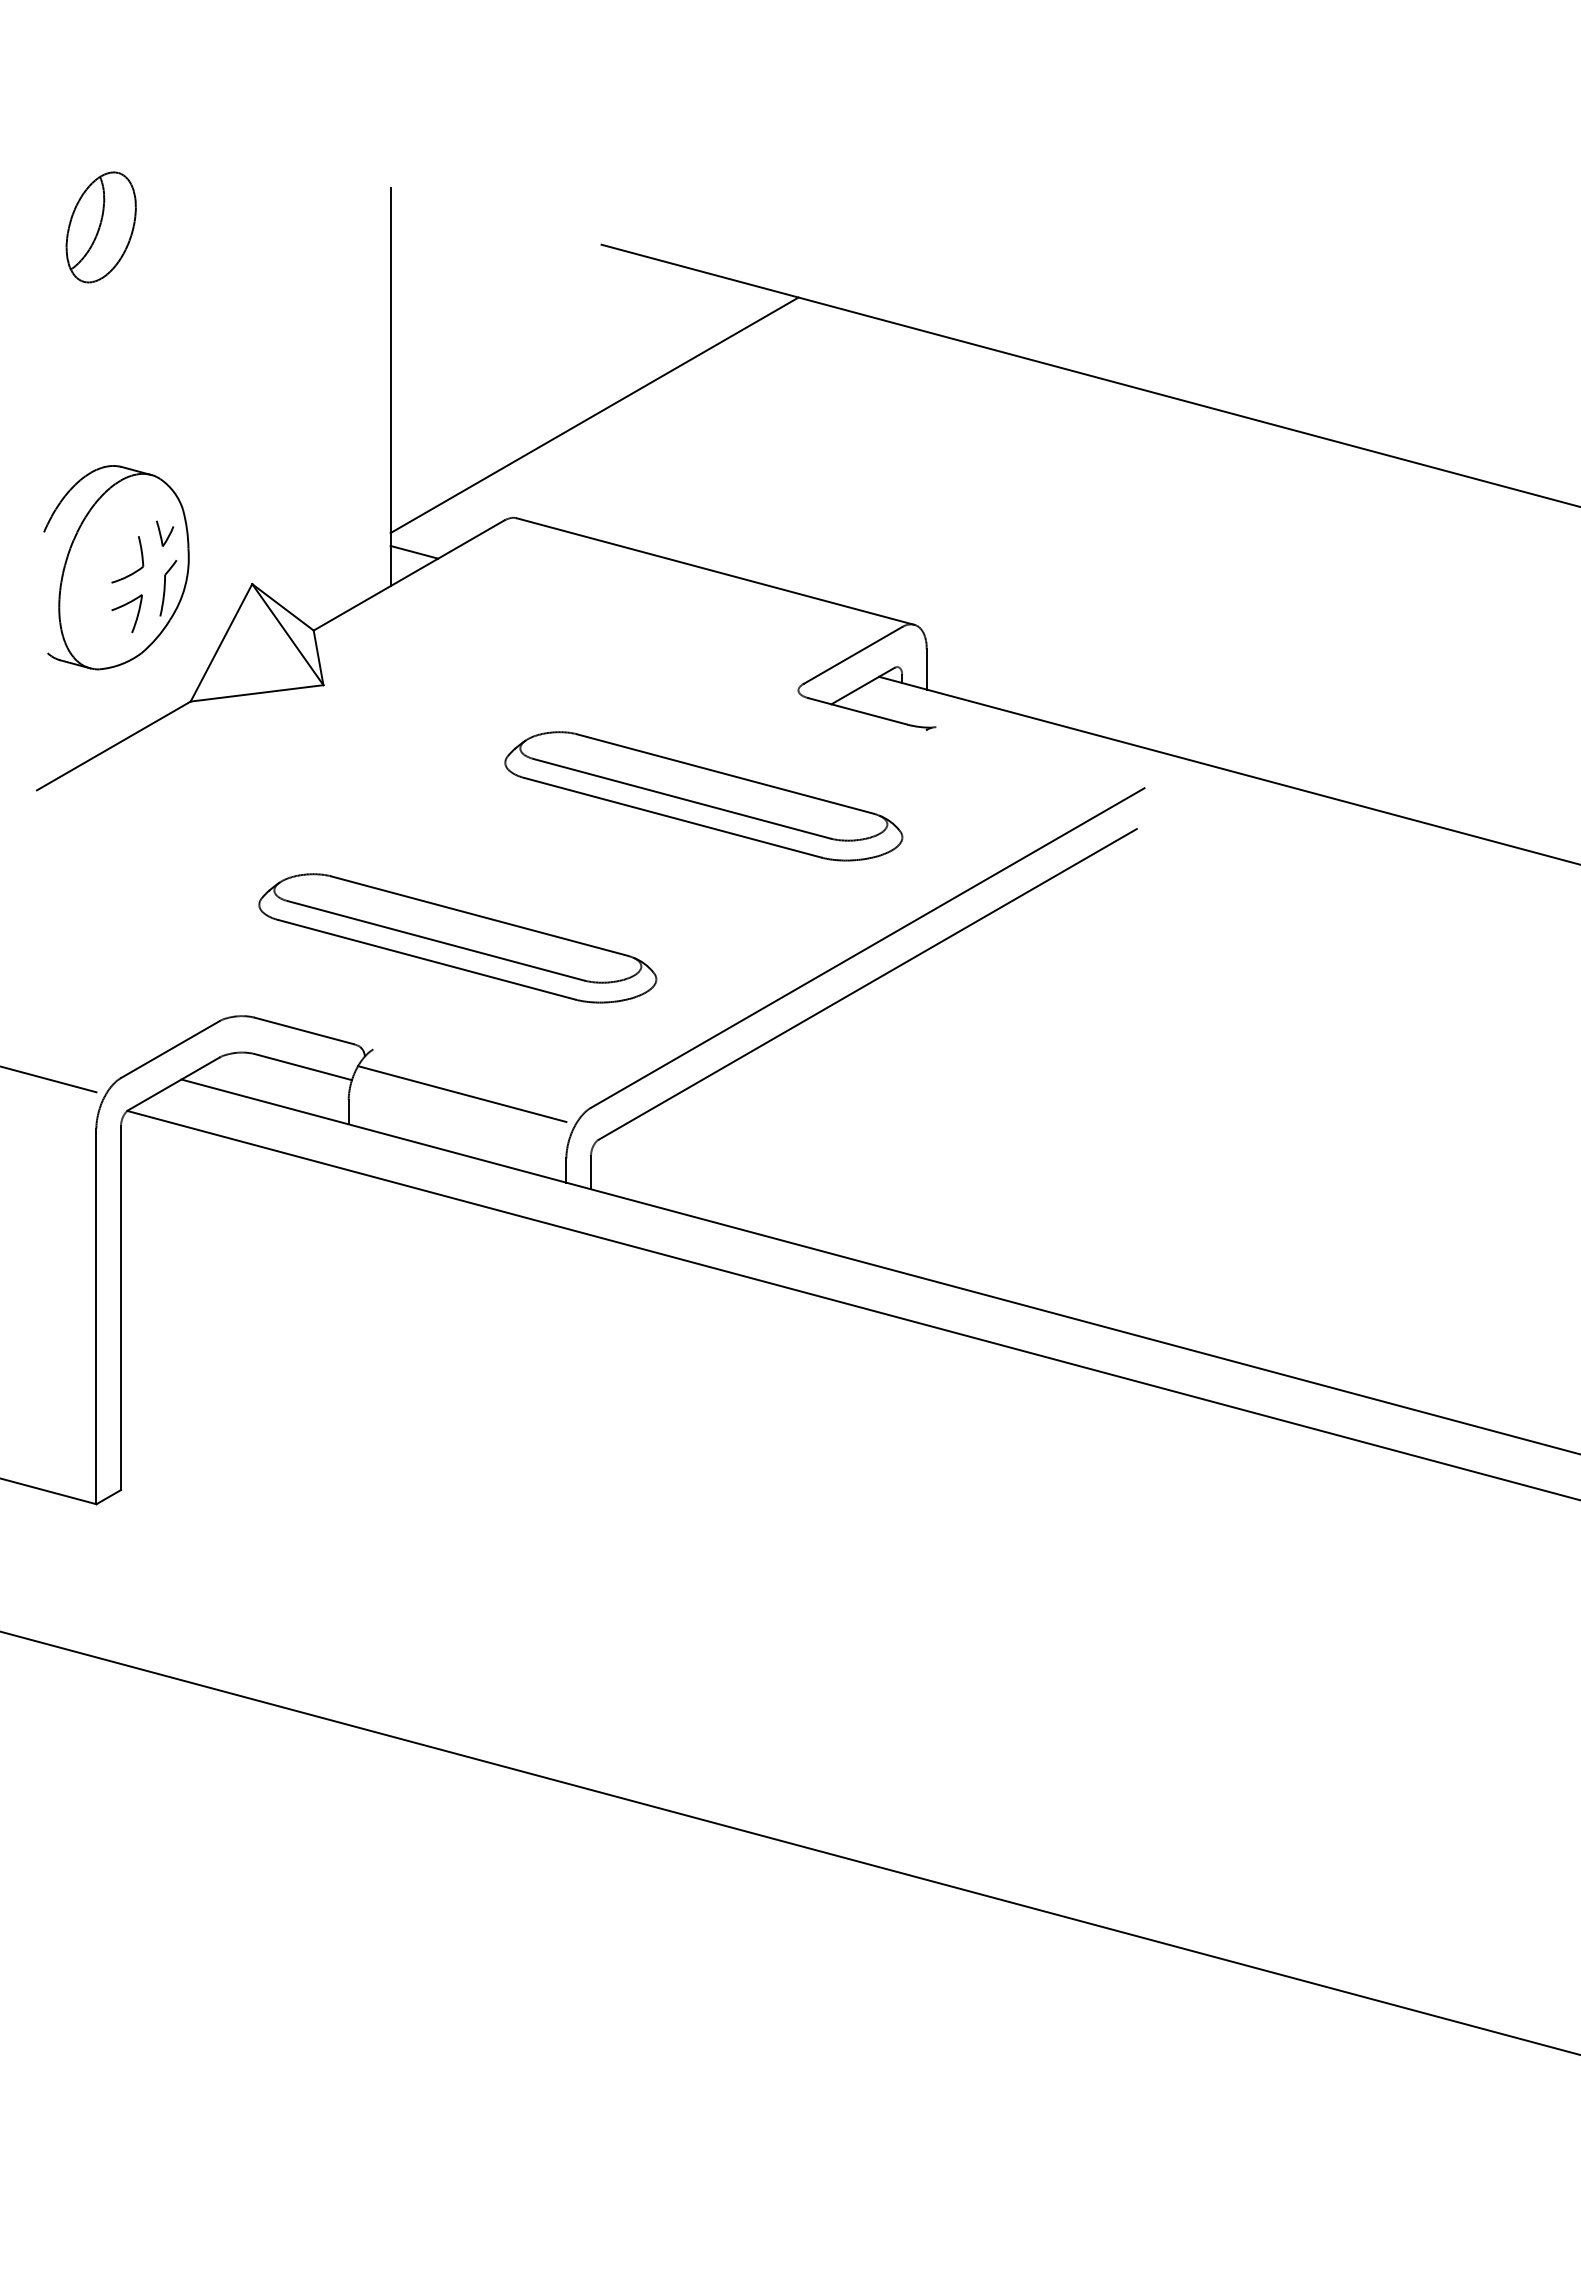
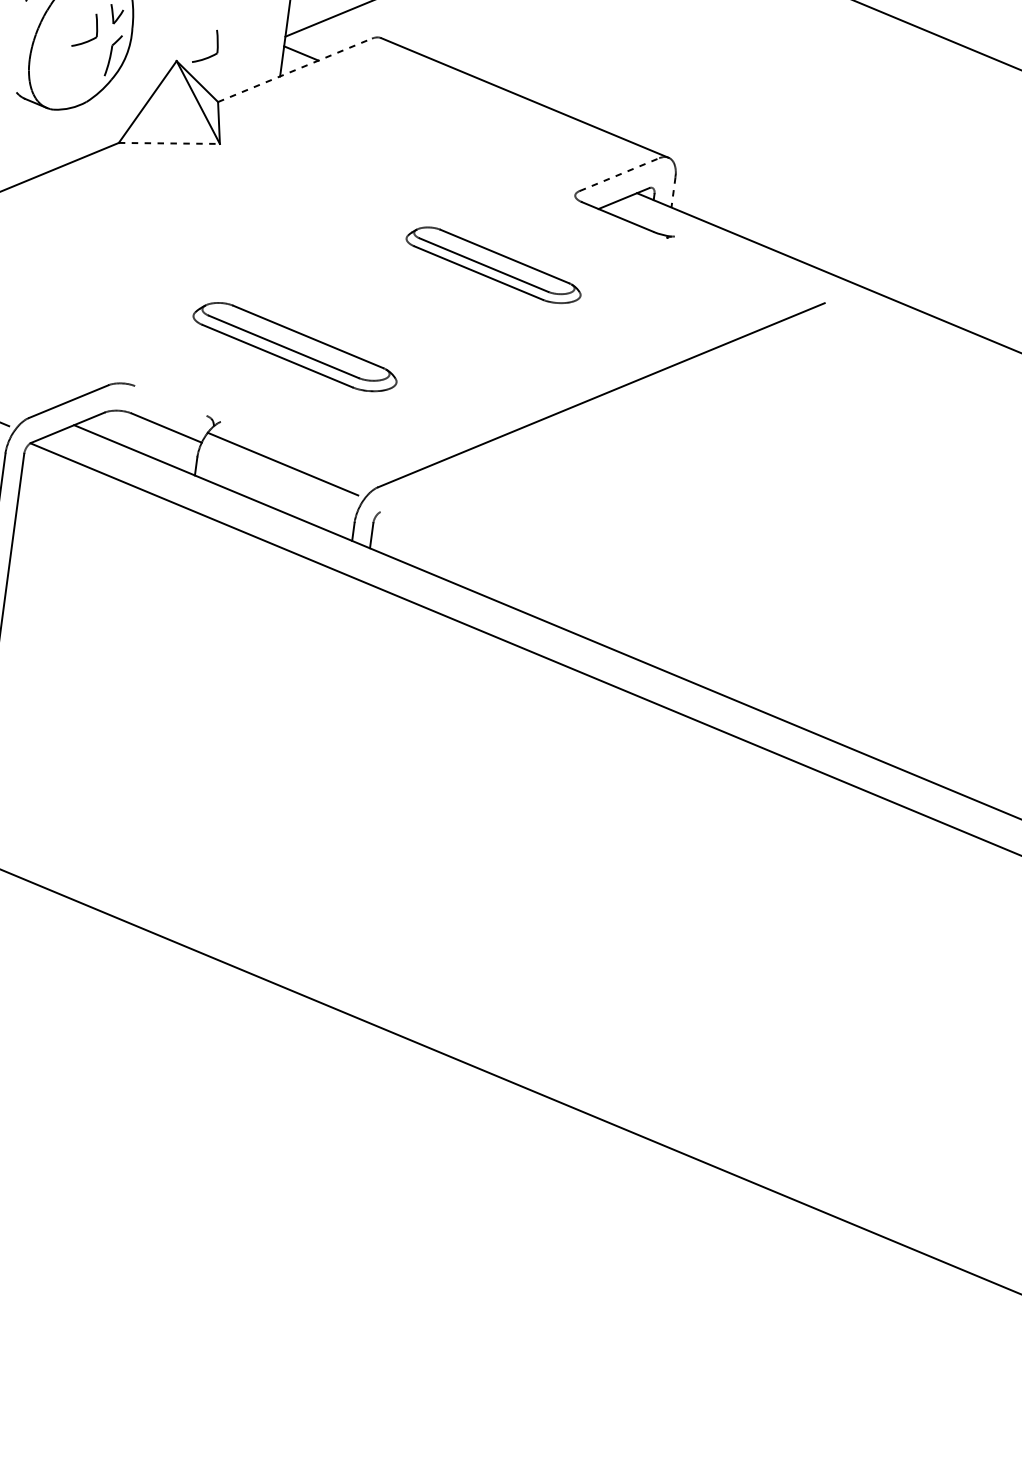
part: (295, 571) -> (210, 55), added
line: (409, 575) -> (295, 70), solid -> dashed
part: (124, 606) -> (78, 65), removed
line: (852, 655) -> (619, 174), solid -> dashed
line: (926, 669) -> (673, 192), solid -> dashed
line: (257, 693) -> (169, 143), solid -> dashed
part: (703, 796) -> (493, 265), size x0.6
part: (457, 938) -> (295, 347), size x0.7
line: (867, 984) -> (597, 422), removed
line: (303, 1030) -> (170, 400), removed

